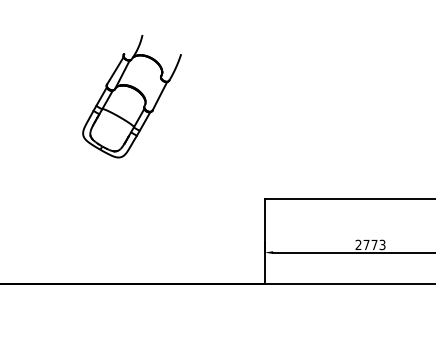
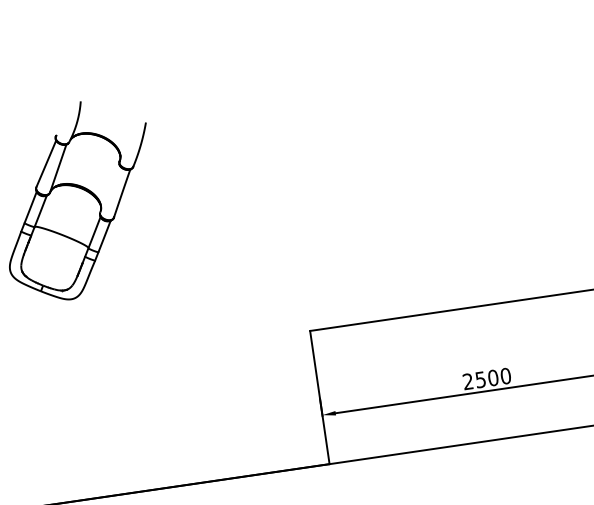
text: (374, 244) -> (493, 377), 2773 -> 2500

